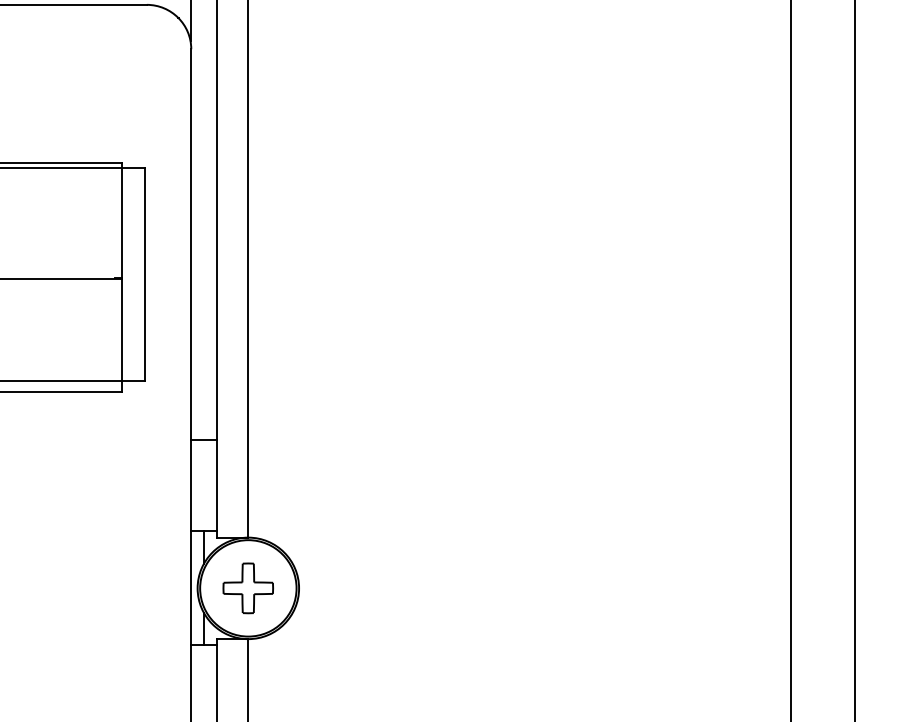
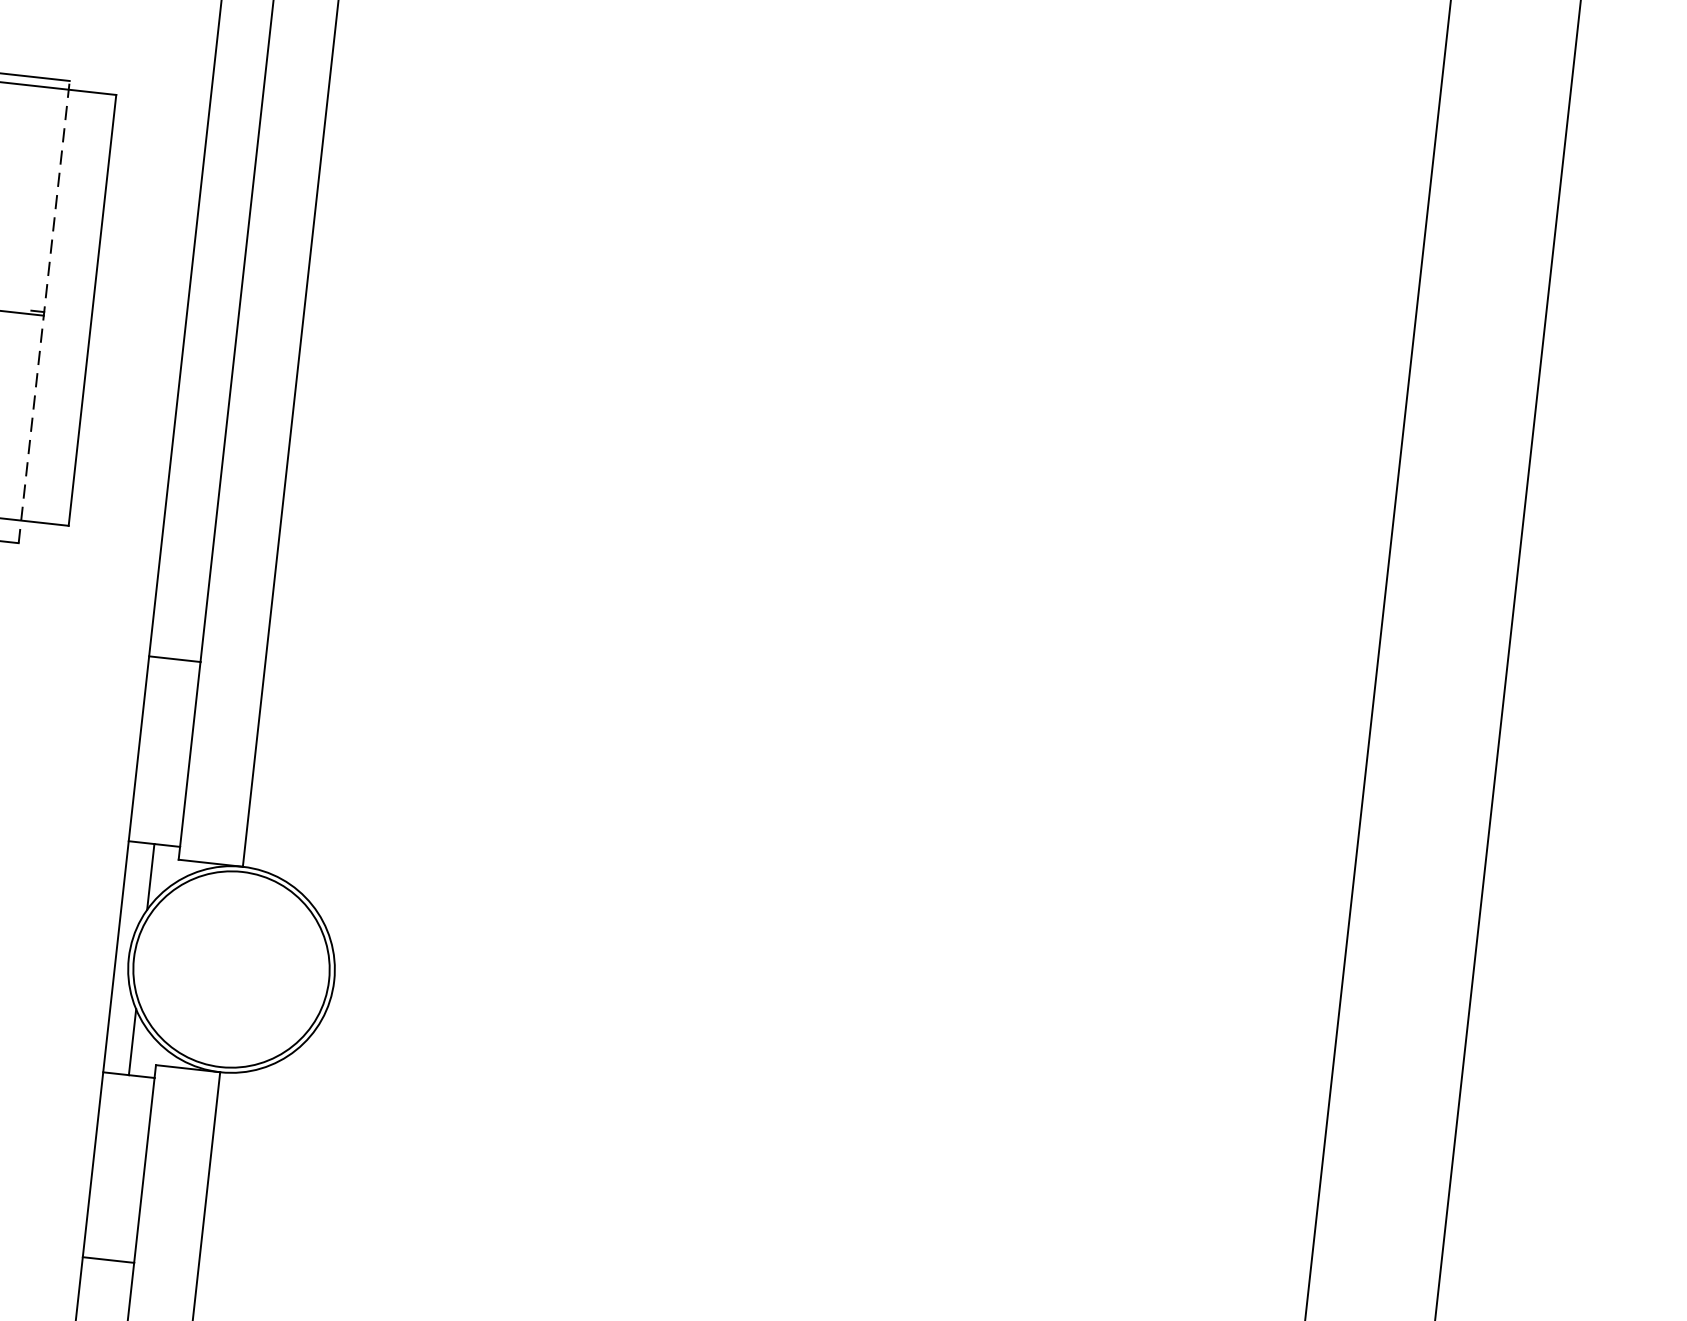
line: (121, 277) -> (44, 311), solid -> dashed
part: (247, 588) -> (229, 969), removed

